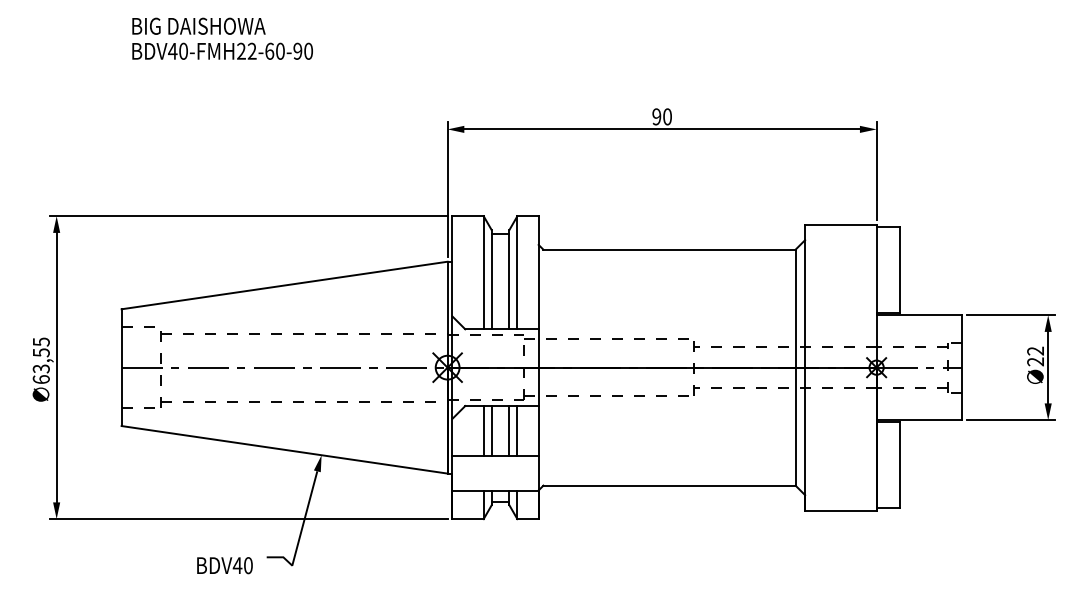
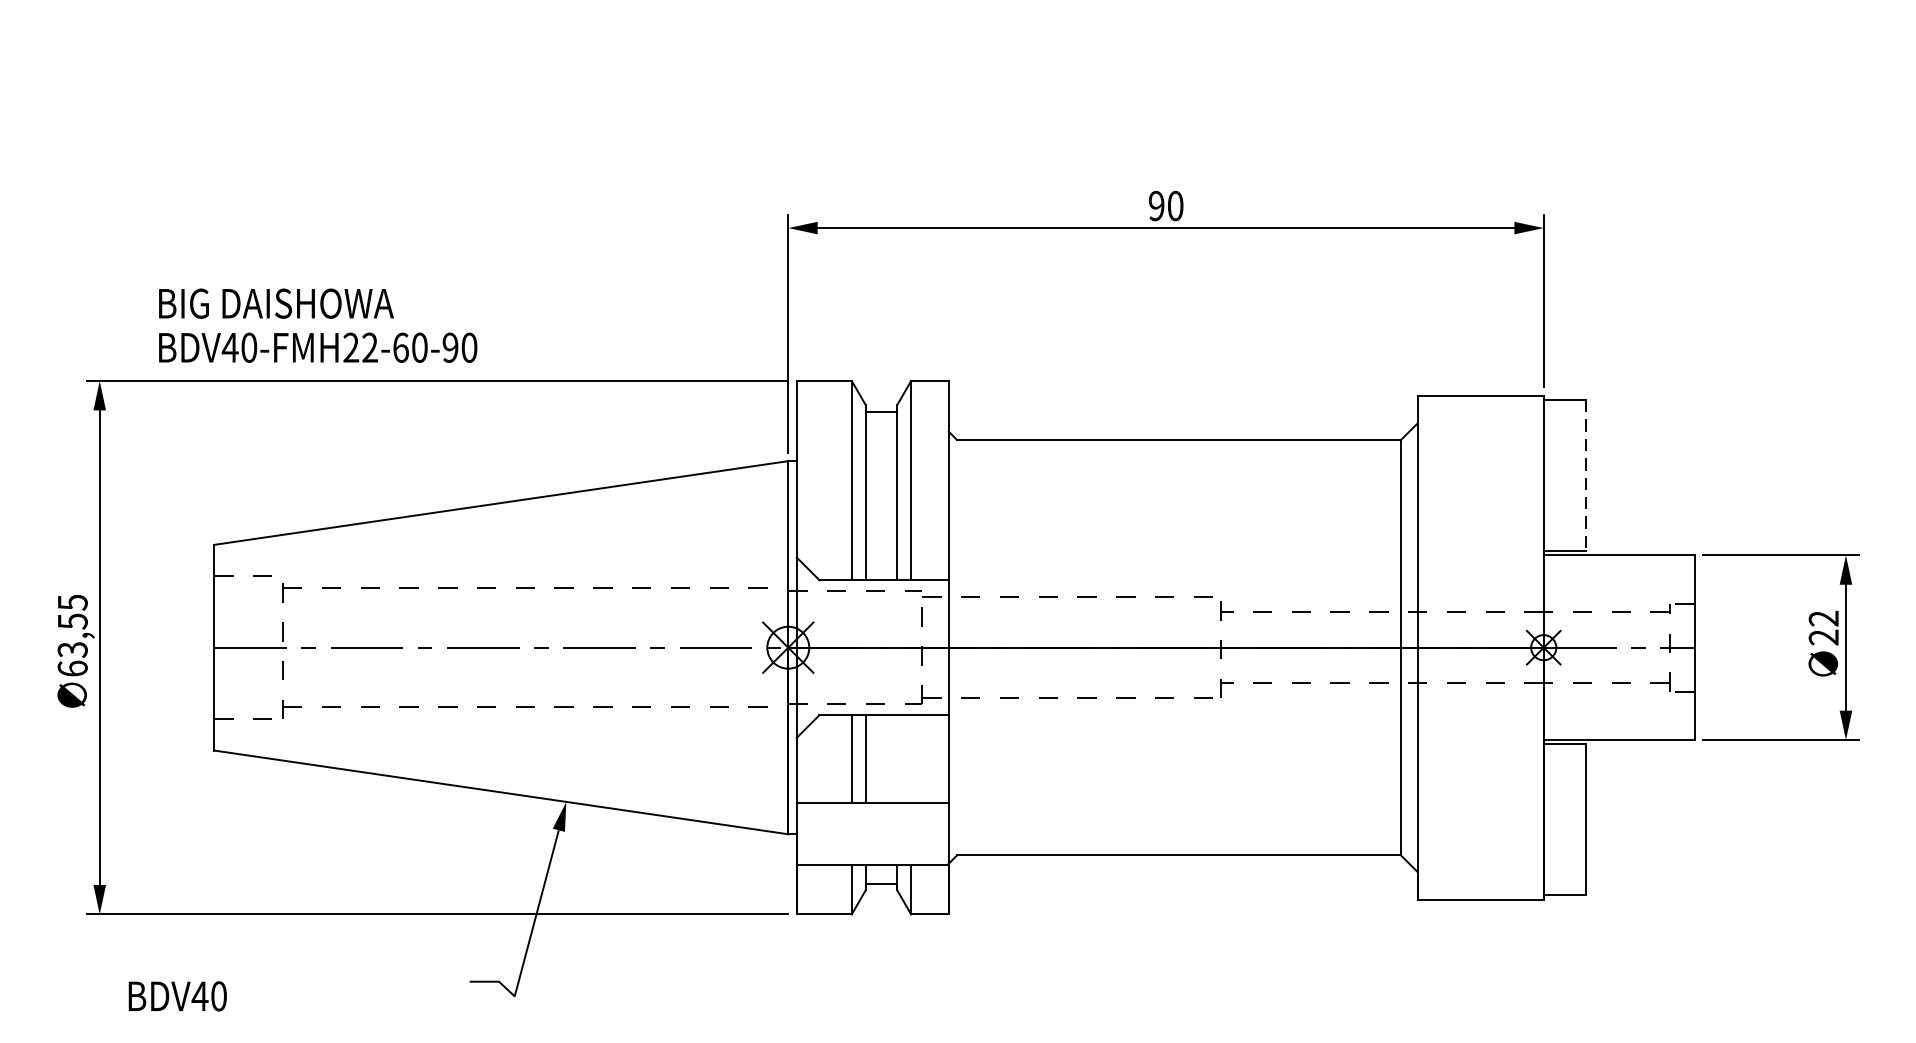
text: (222, 38) -> (317, 325), moved
line: (900, 269) -> (1585, 474), solid -> dashed
line: (509, 430) -> (897, 758), removed
line: (517, 430) -> (911, 758), removed
text: (224, 565) -> (176, 996), moved

